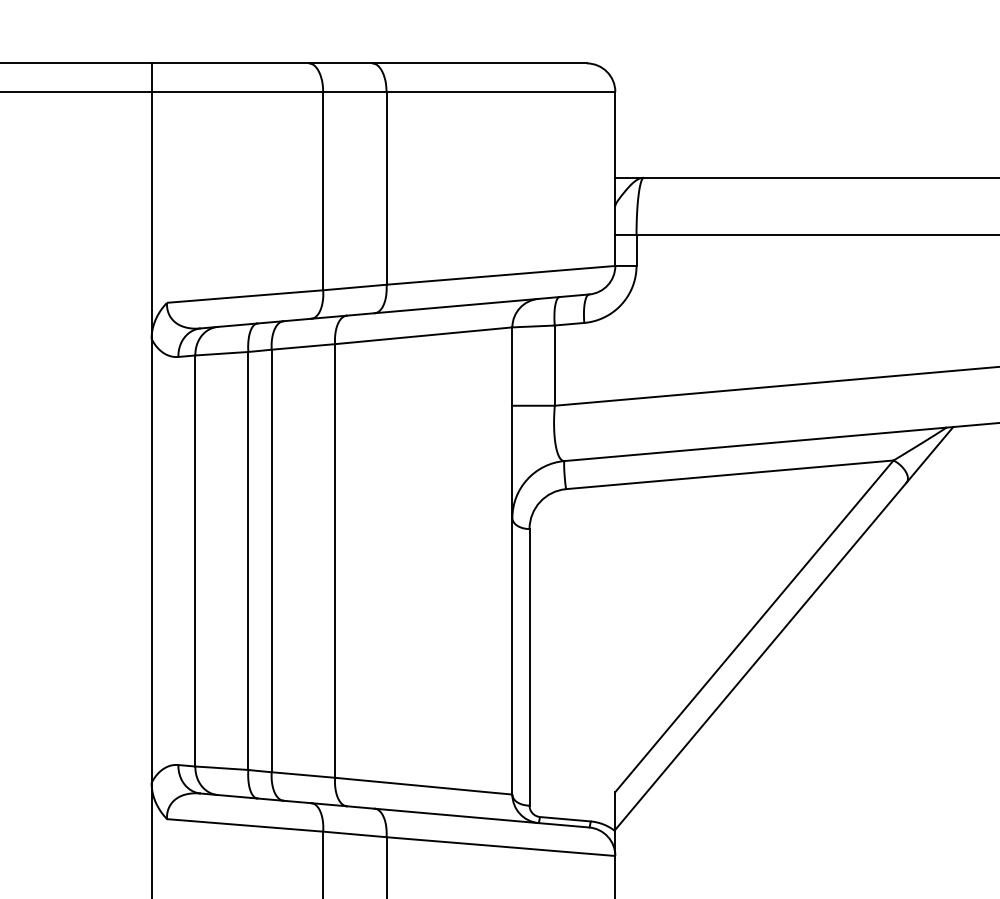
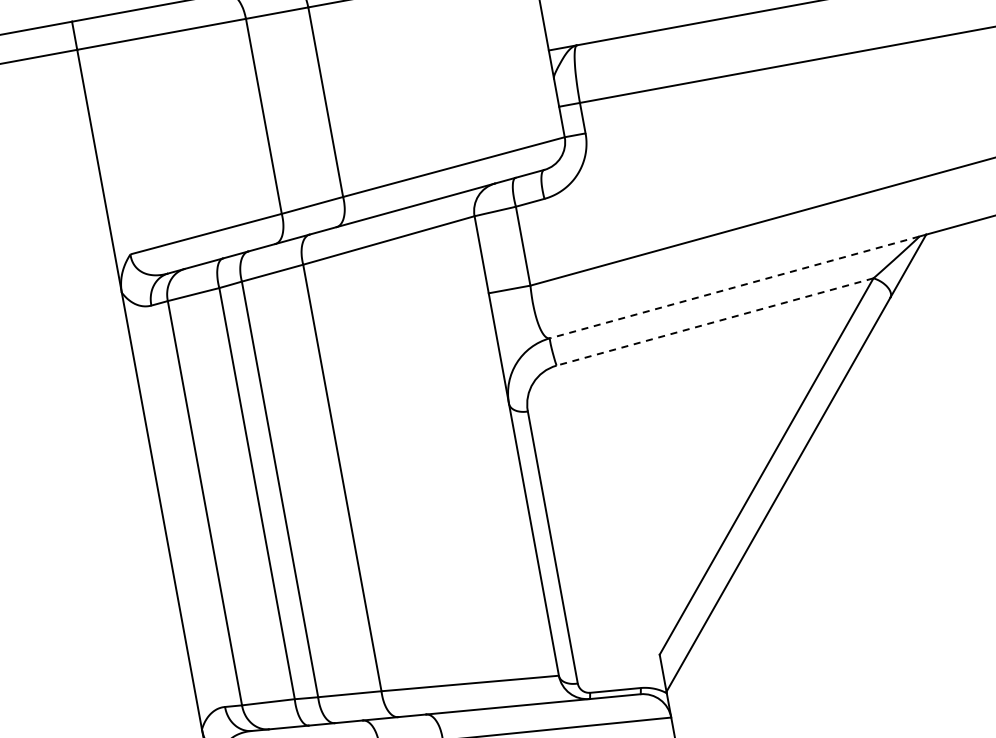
line: (755, 444) -> (734, 287), solid -> dashed
line: (729, 474) -> (714, 321), solid -> dashed

